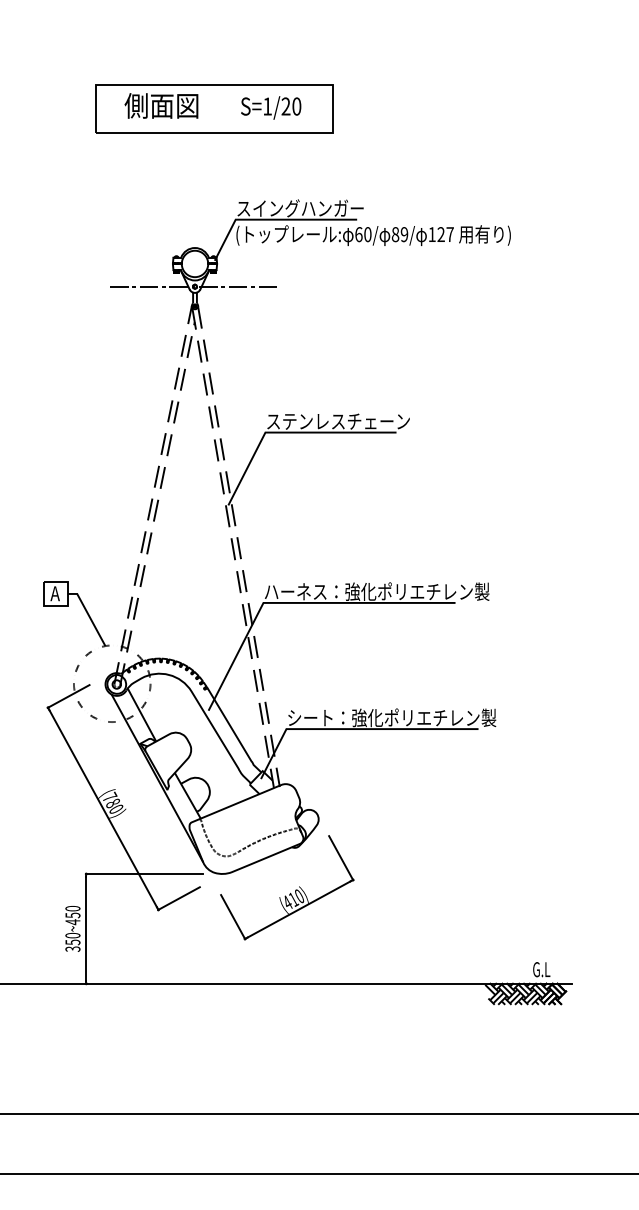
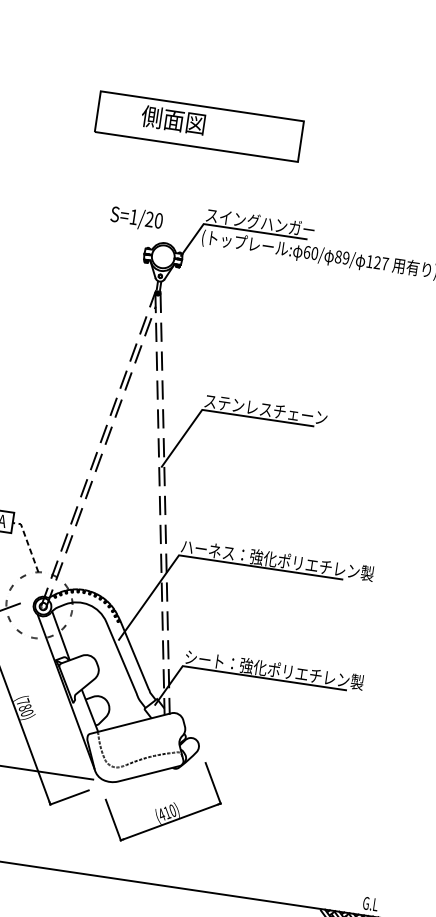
text: (161, 105) -> (173, 119), moved
text: (271, 107) -> (137, 218), moved
line: (195, 286) -> (160, 276), removed
line: (88, 614) -> (27, 543), solid -> dashed

